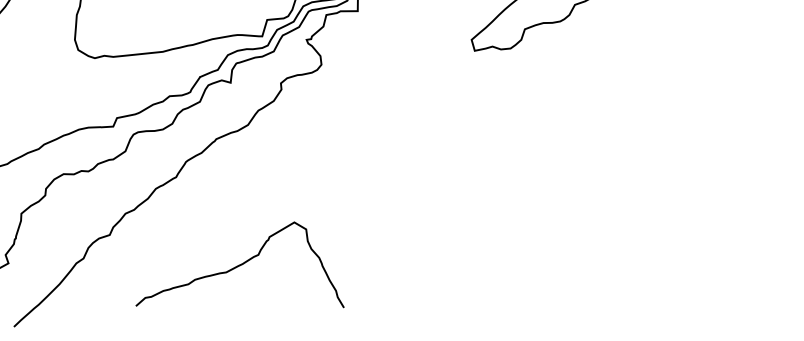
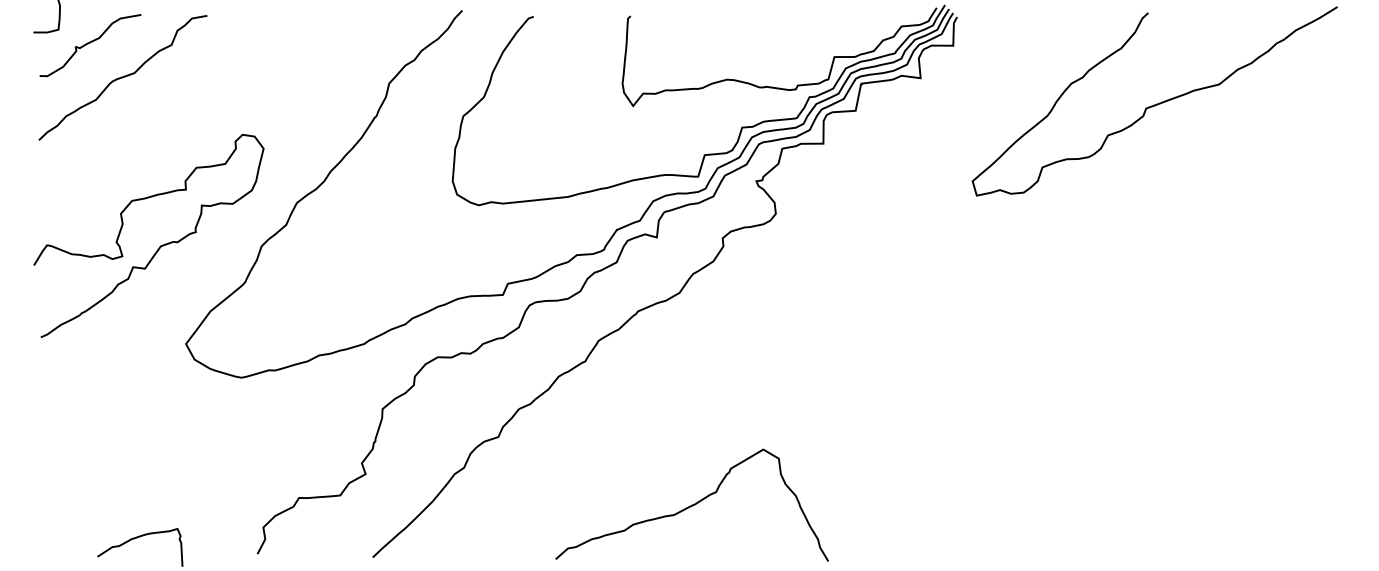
curve: (240, 264) -> (692, 504), moved

